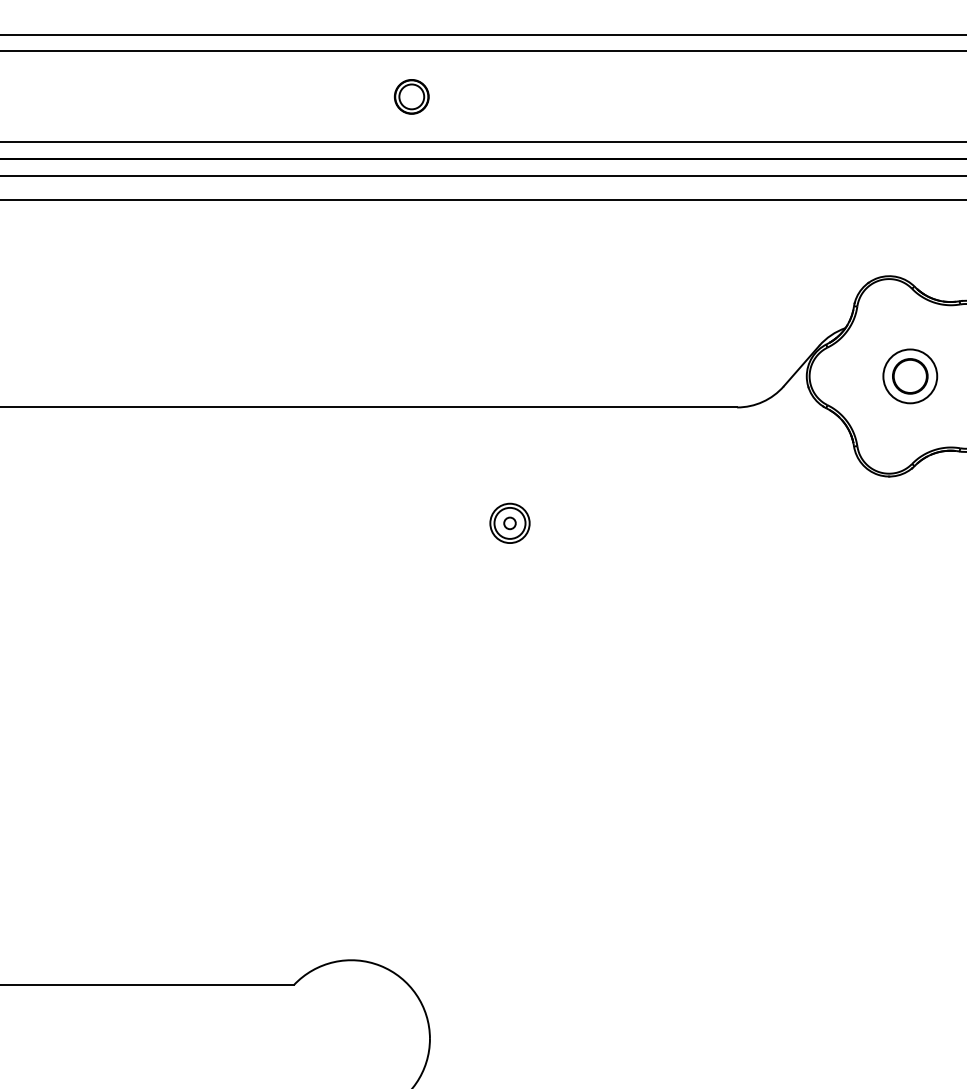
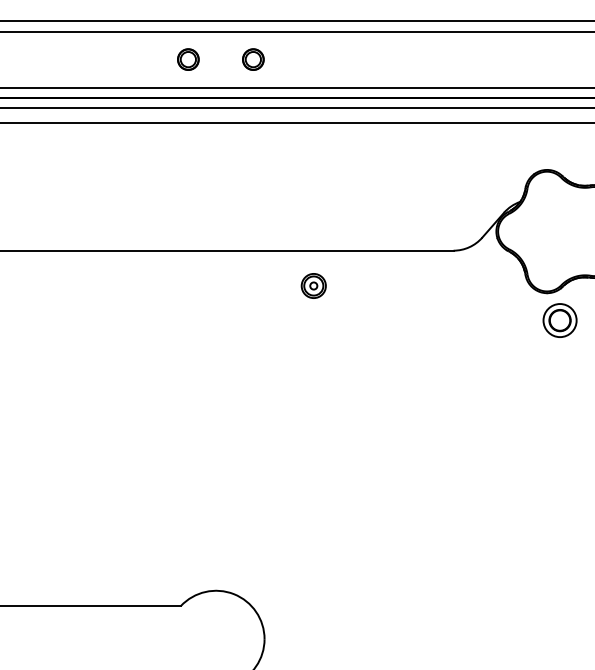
part: (306, 96) -> (188, 59), added
part: (909, 376) -> (559, 320), moved
part: (509, 522) -> (313, 285), moved

